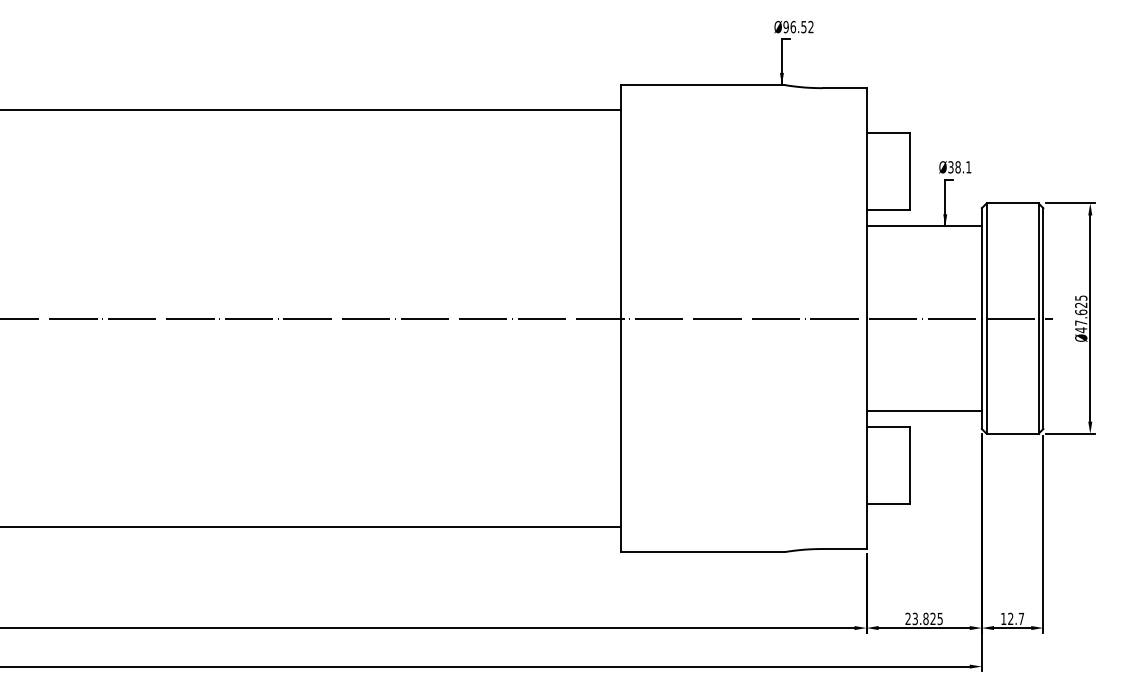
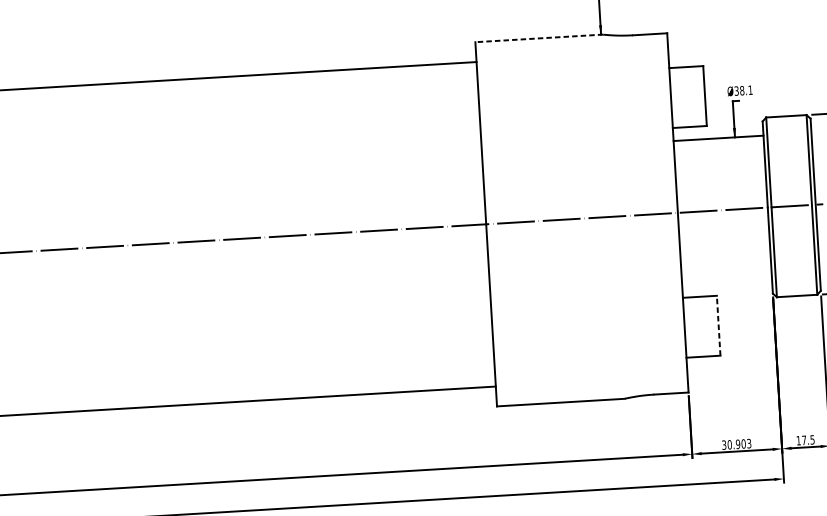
line: (702, 85) -> (539, 38), solid -> dashed
line: (923, 410) -> (726, 281), removed
line: (910, 465) -> (718, 325), solid -> dashed
text: (923, 618) -> (736, 444), 23.825 -> 30.903
text: (1016, 618) -> (808, 439), 12.7 -> 17.5

